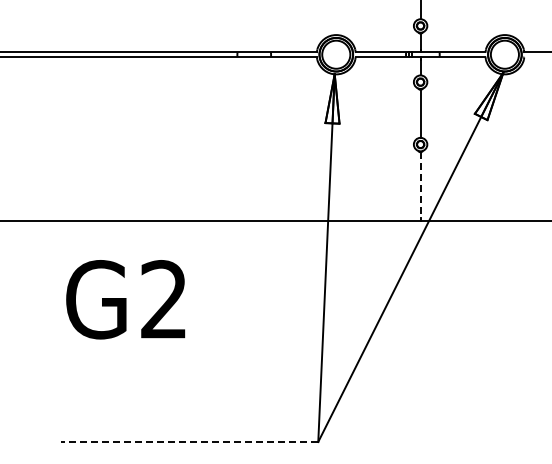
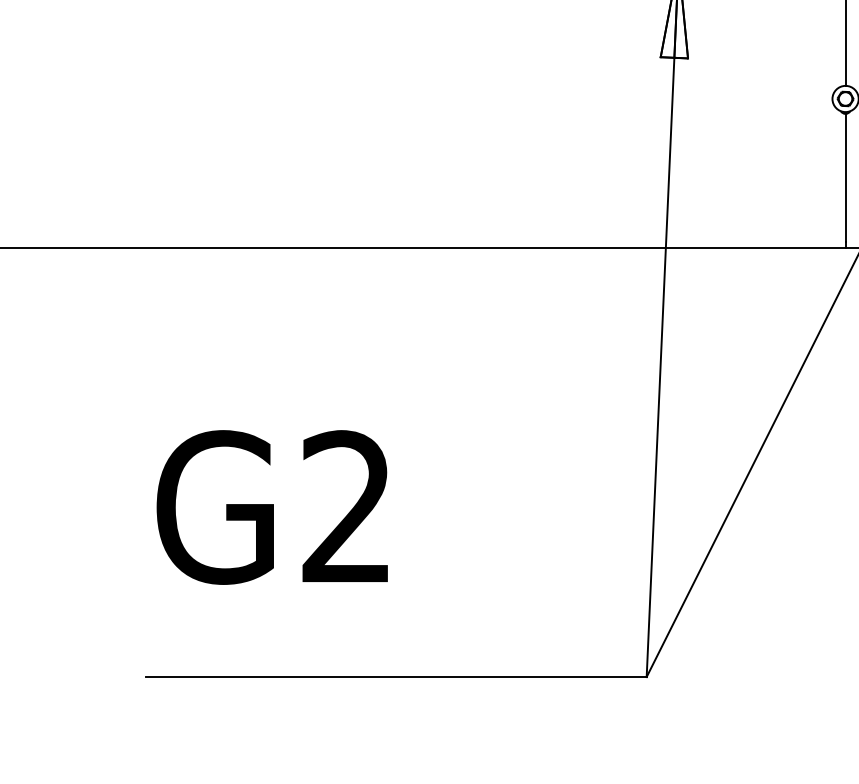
line: (420, 185) -> (845, 178), dashed -> solid
text: (125, 299) -> (272, 507), moved
line: (189, 441) -> (396, 676), dashed -> solid

